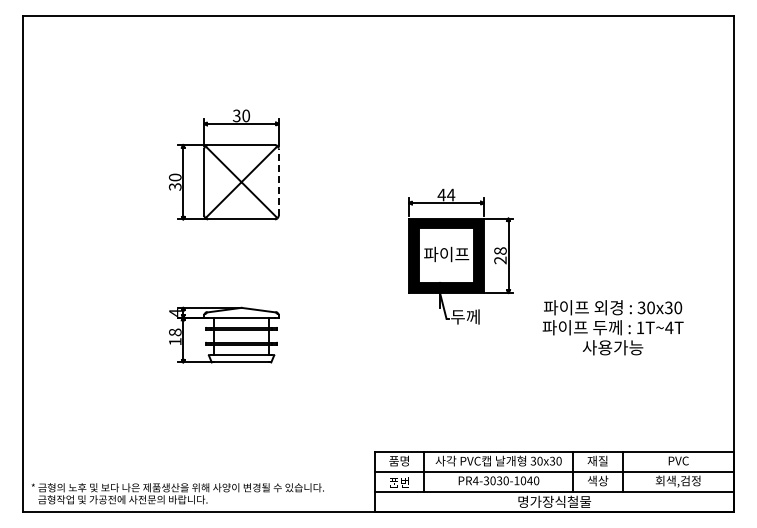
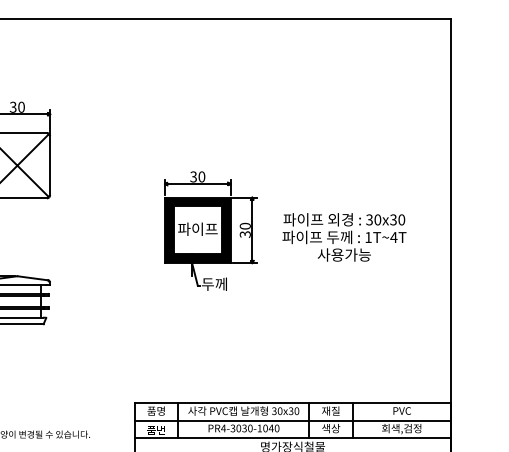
line: (278, 181) -> (49, 165), dashed -> solid
text: (446, 194) -> (197, 176), 44 -> 30
text: (500, 255) -> (245, 230), 28 -> 30
text: (612, 327) -> (343, 237), moved

